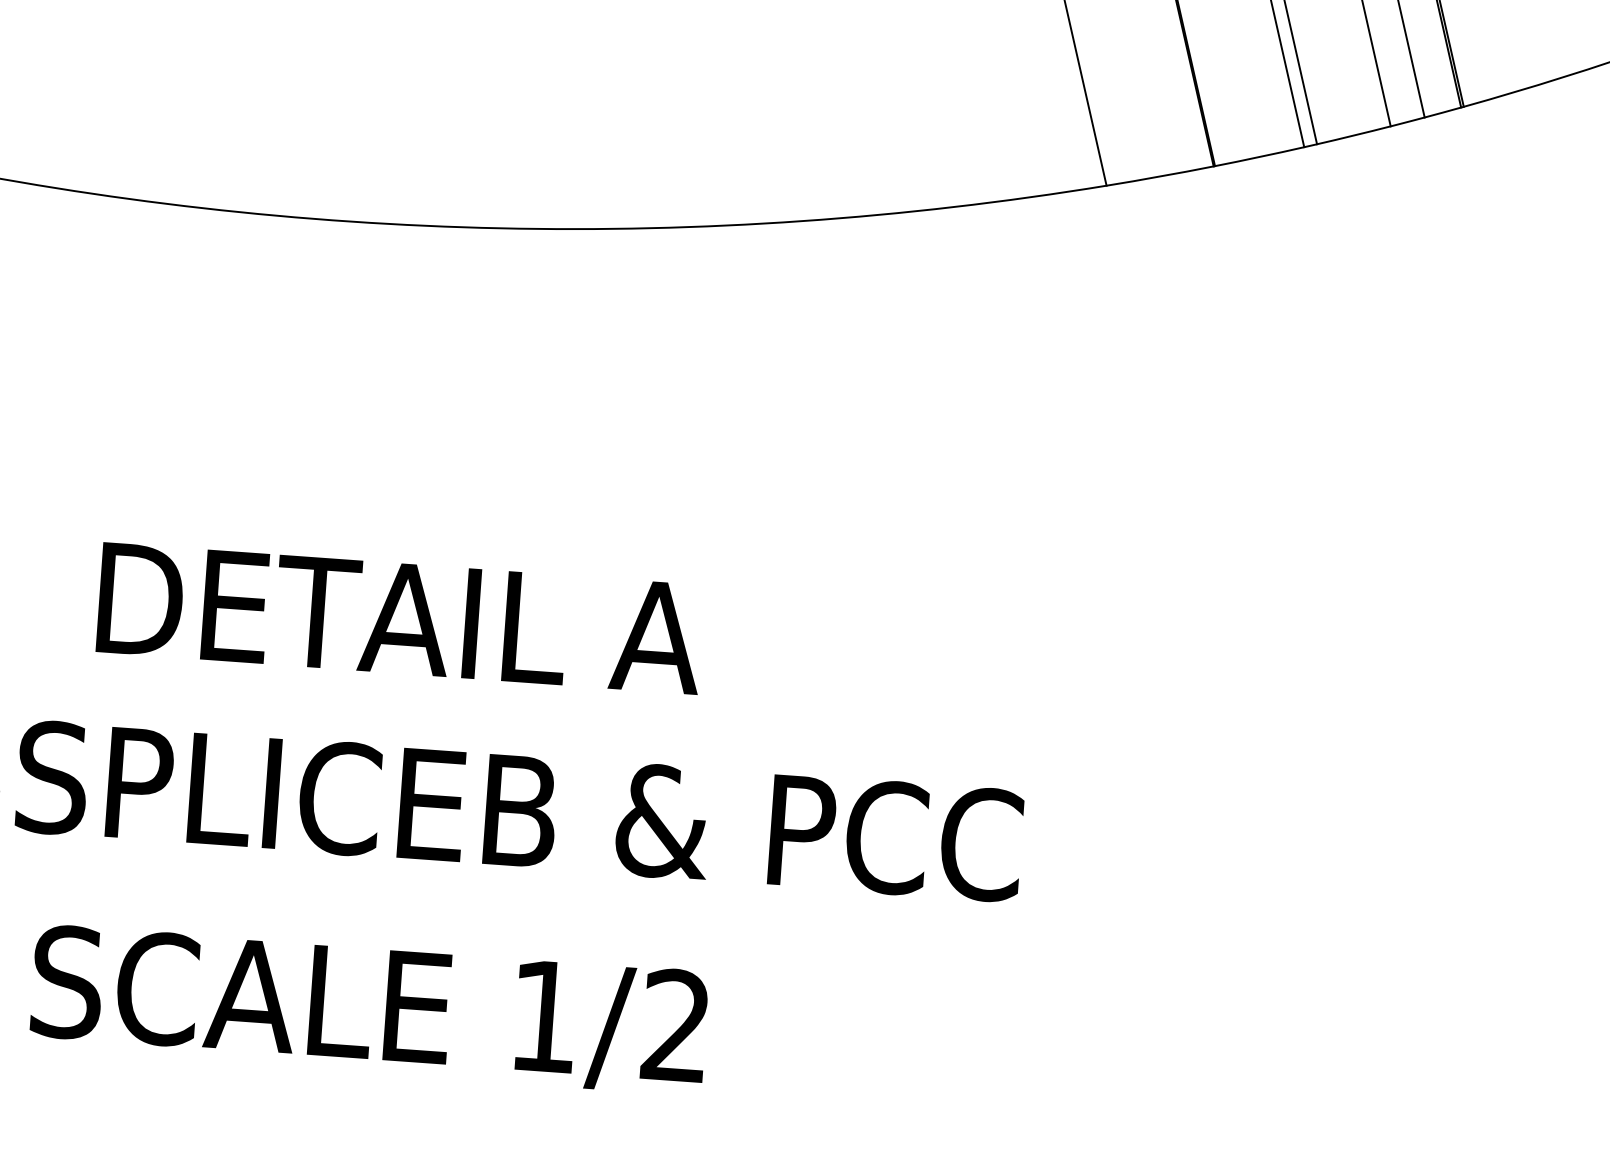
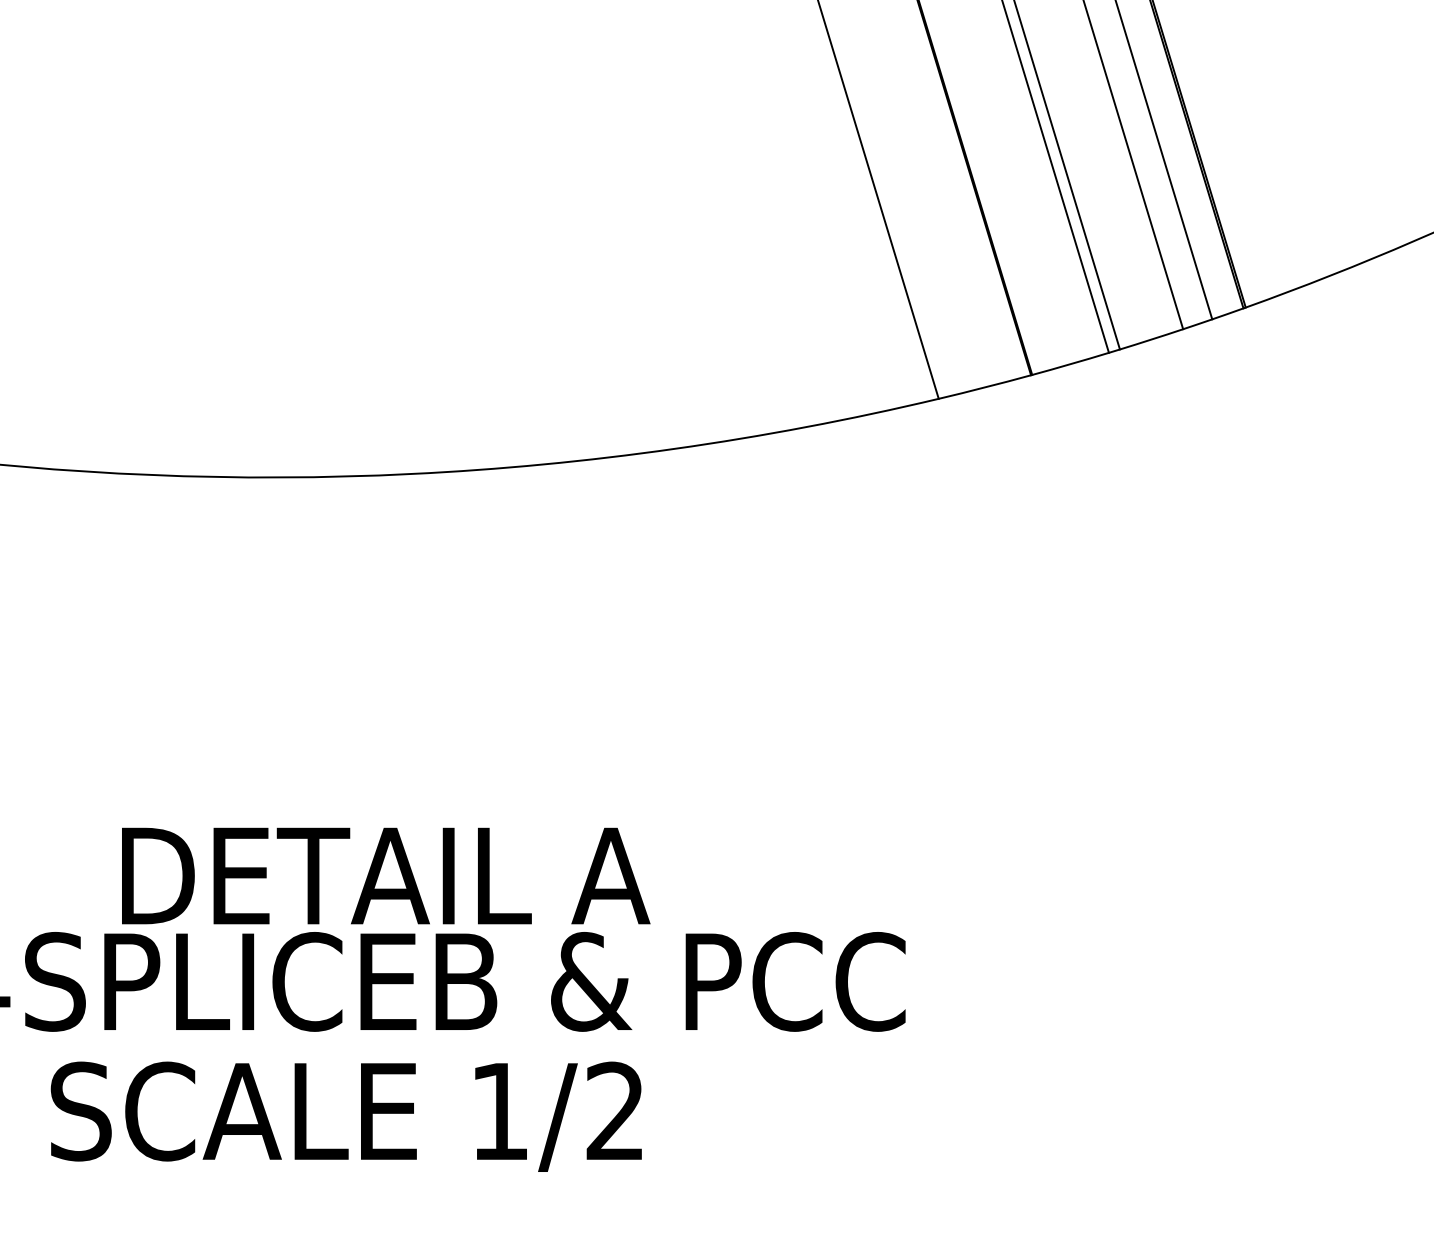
text: (400, 617) -> (386, 875), moved
text: (368, 1009) -> (345, 1116), moved

